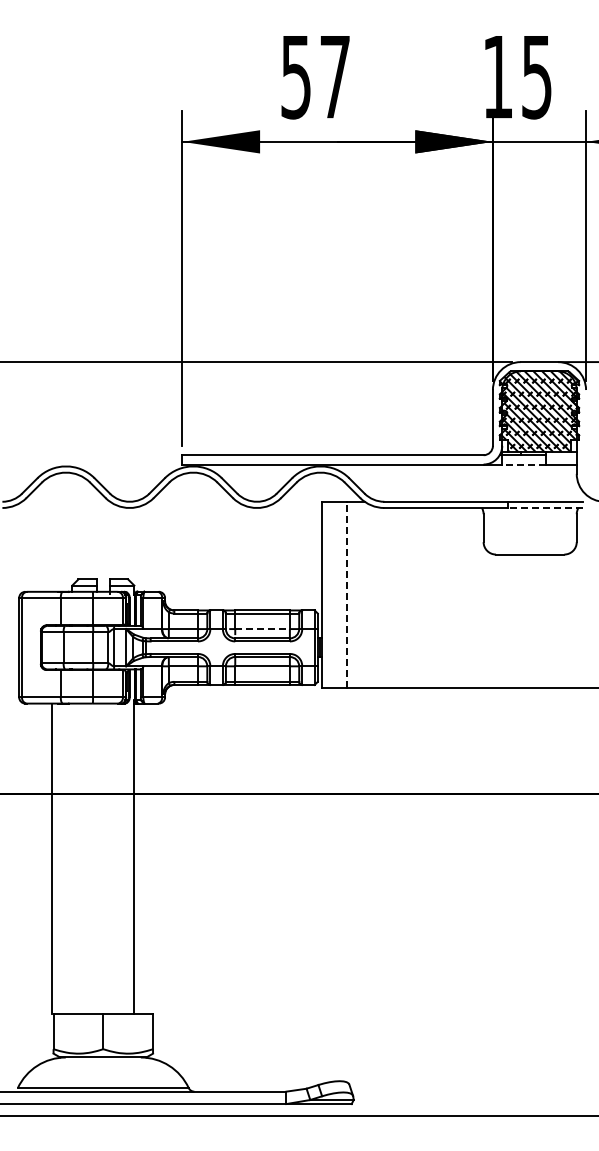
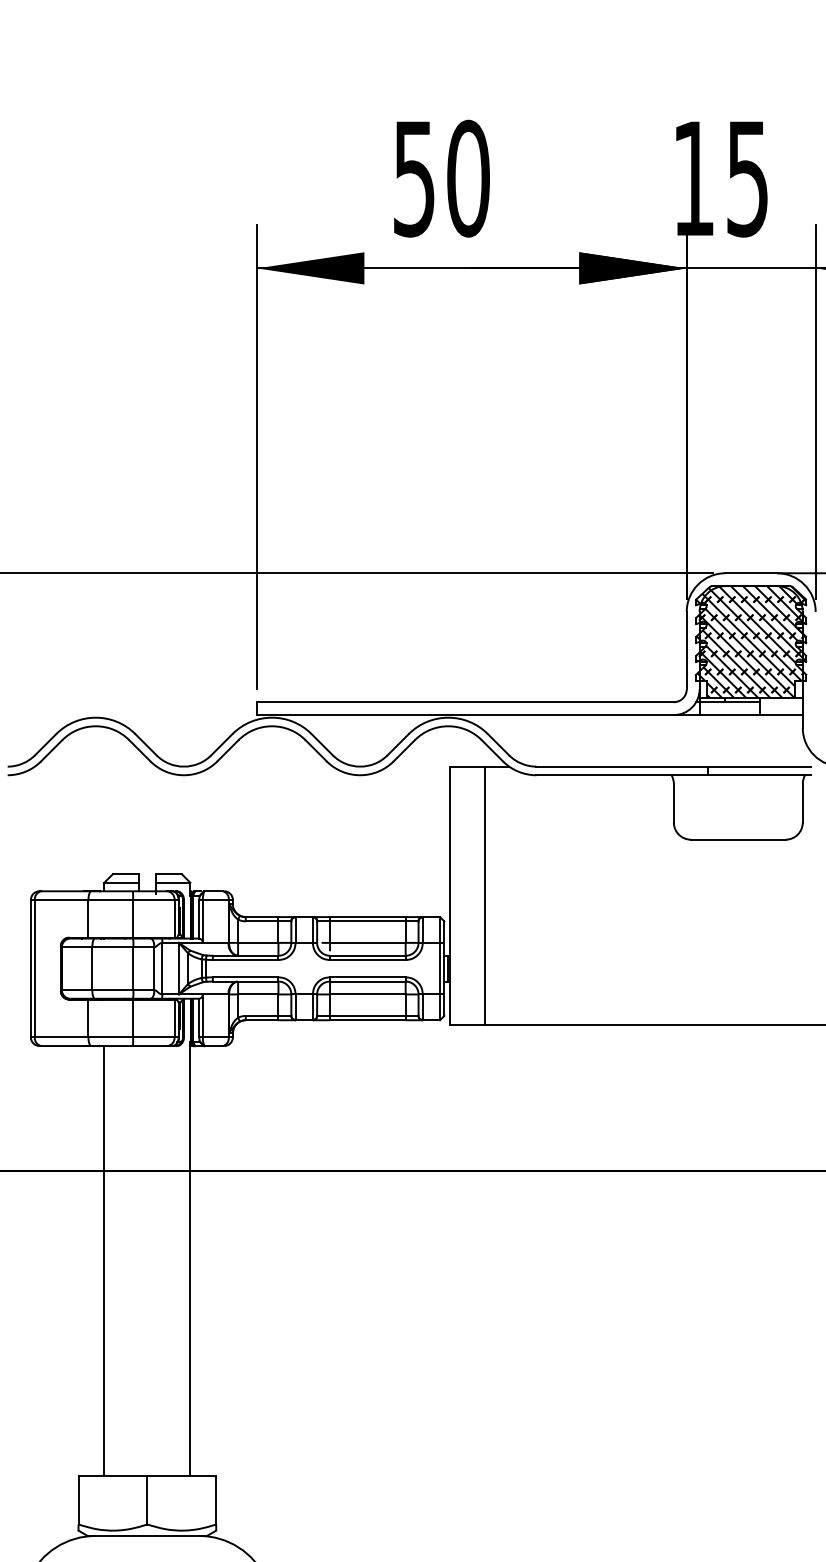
text: (335, 76) -> (468, 177), 57 -> 50
line: (523, 464) -> (729, 715), dashed -> solid
line: (545, 508) -> (759, 775), dashed -> solid
line: (347, 594) -> (485, 895), dashed -> solid
line: (263, 629) -> (369, 943), dashed -> solid
line: (52, 858) -> (104, 1260), moved

